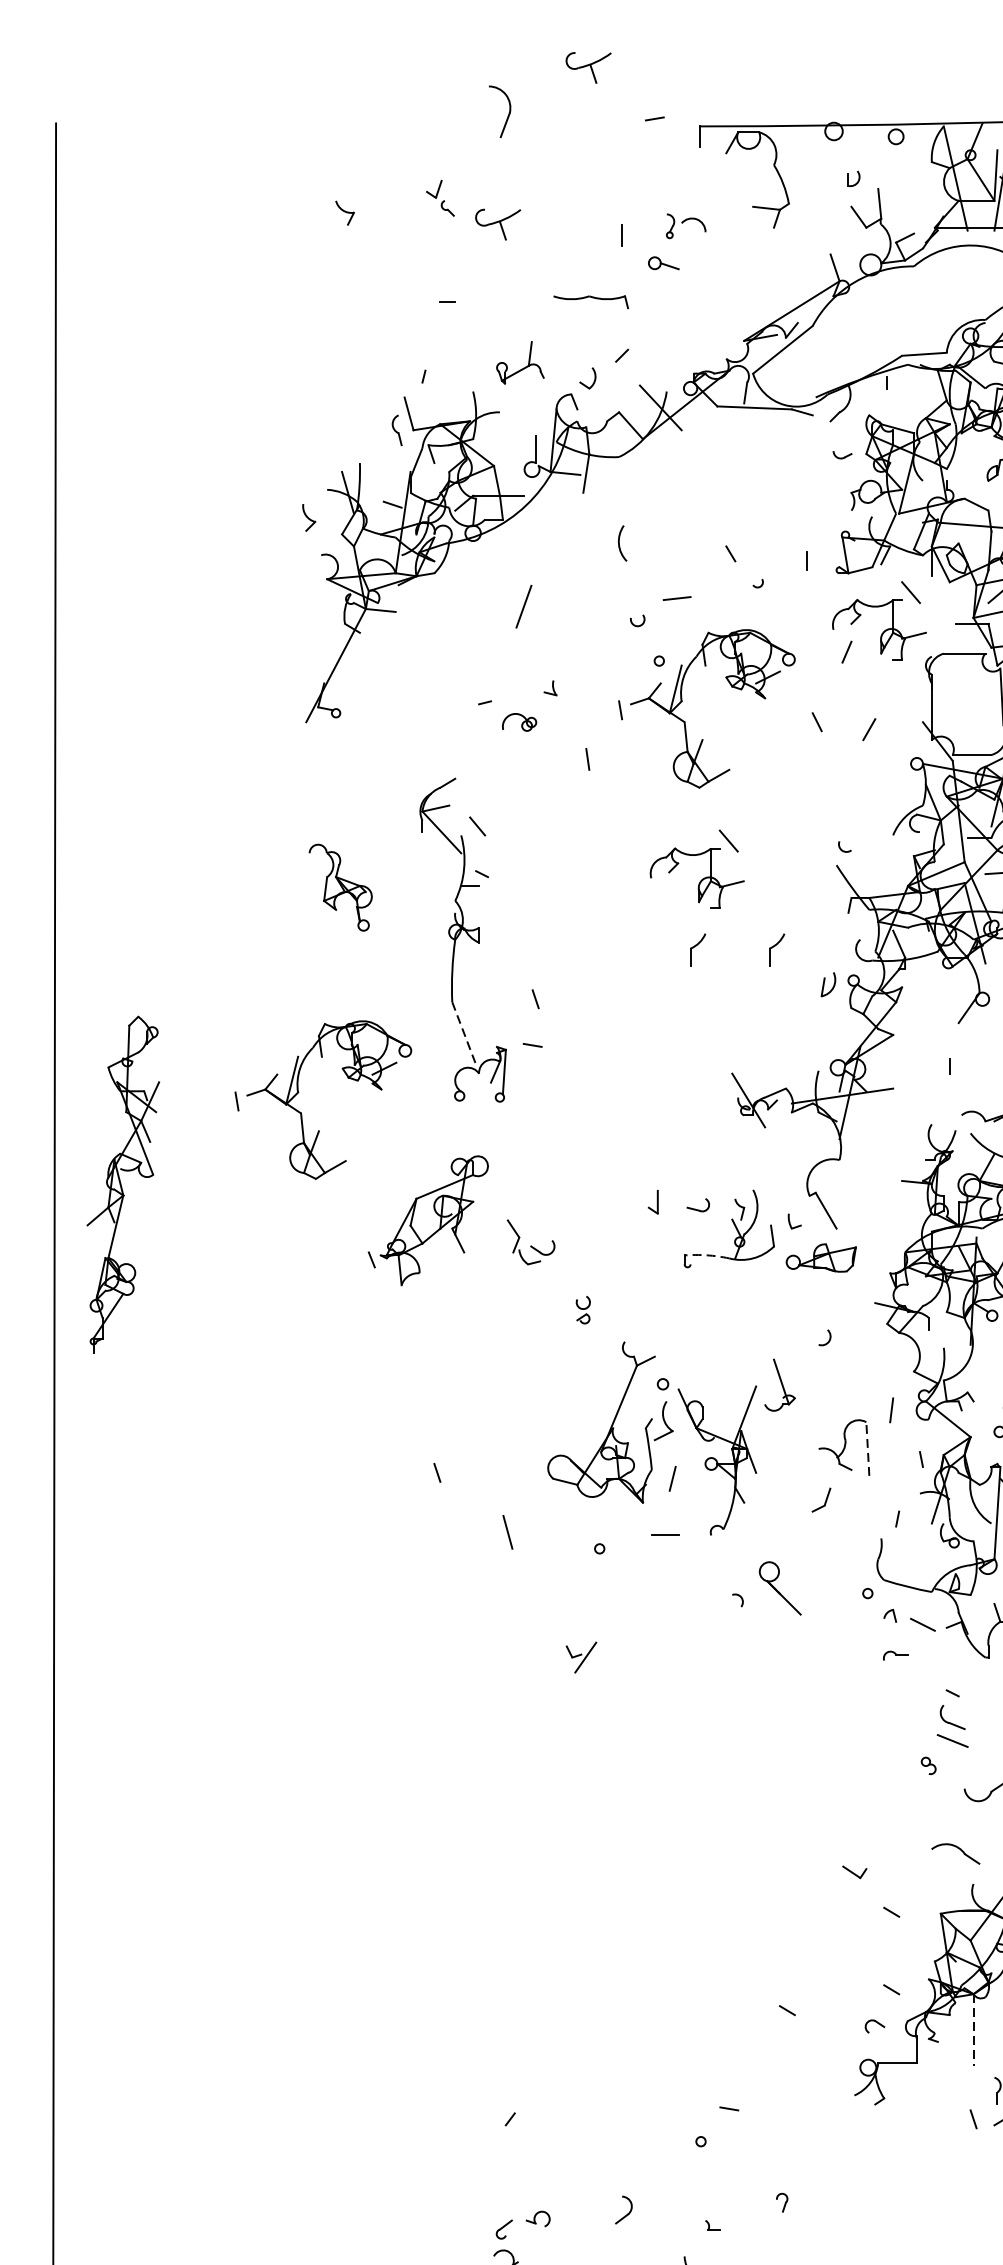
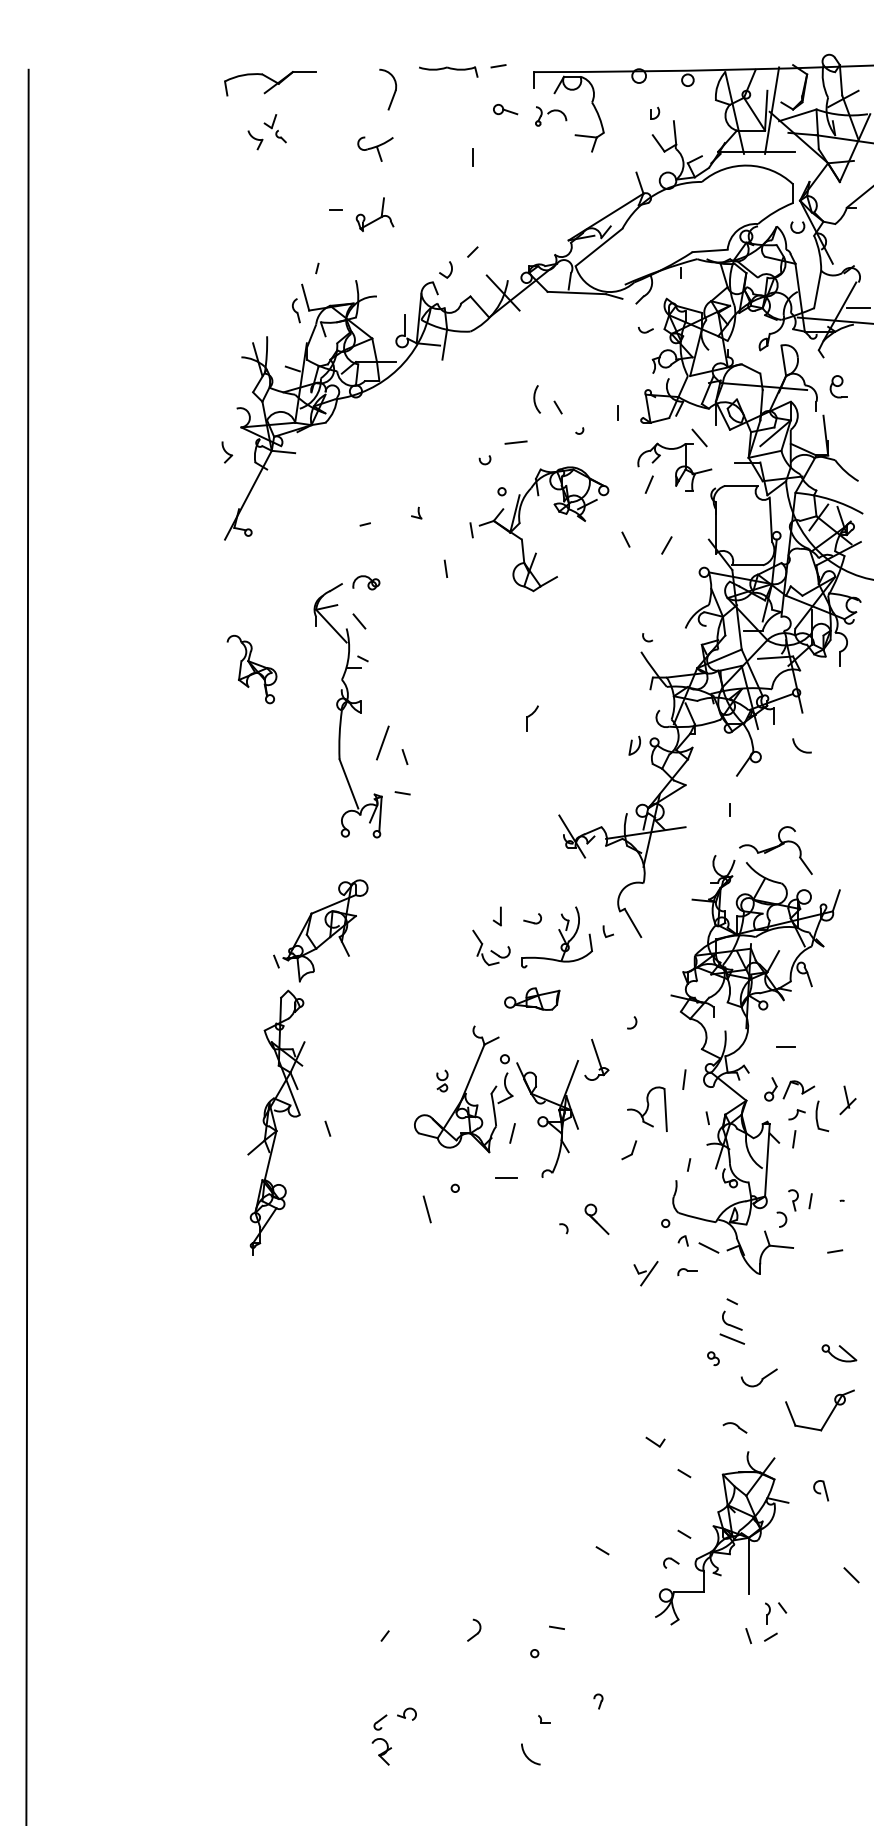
part: (588, 67) -> (446, 25), removed
part: (508, 112) -> (394, 90), moved
part: (364, 140) -> (270, 83), added
part: (439, 198) -> (274, 128), moved
part: (686, 226) -> (551, 116), moved
part: (663, 263) -> (505, 109), moved
part: (591, 301) -> (448, 71), moved
part: (519, 362) -> (374, 214), moved
part: (309, 518) -> (227, 452), moved
arc: (620, 543) -> (535, 399), moved
line: (523, 606) -> (382, 742), moved
part: (519, 721) -> (366, 582), moved
part: (703, 877) -> (536, 661), removed
part: (777, 950) -> (594, 718), removed
line: (464, 1034) -> (349, 784), dashed -> solid
part: (301, 1111) -> (221, 845), removed
part: (123, 1184) -> (276, 1122), moved
part: (531, 1241) -> (491, 947), moved
arc: (707, 1255) -> (539, 958), dashed -> solid
part: (821, 1257) -> (532, 998), moved
part: (583, 1309) -> (442, 1080), moved
line: (867, 1448) -> (665, 1109), dashed -> solid
line: (506, 1532) -> (426, 1209), moved
part: (779, 1587) -> (596, 1218), size x0.71
part: (580, 1657) -> (645, 1273), moved
part: (955, 1853) -> (734, 1427), size x0.62
line: (973, 2030) -> (748, 1566), dashed -> solid
part: (624, 2209) -> (474, 1629), moved

